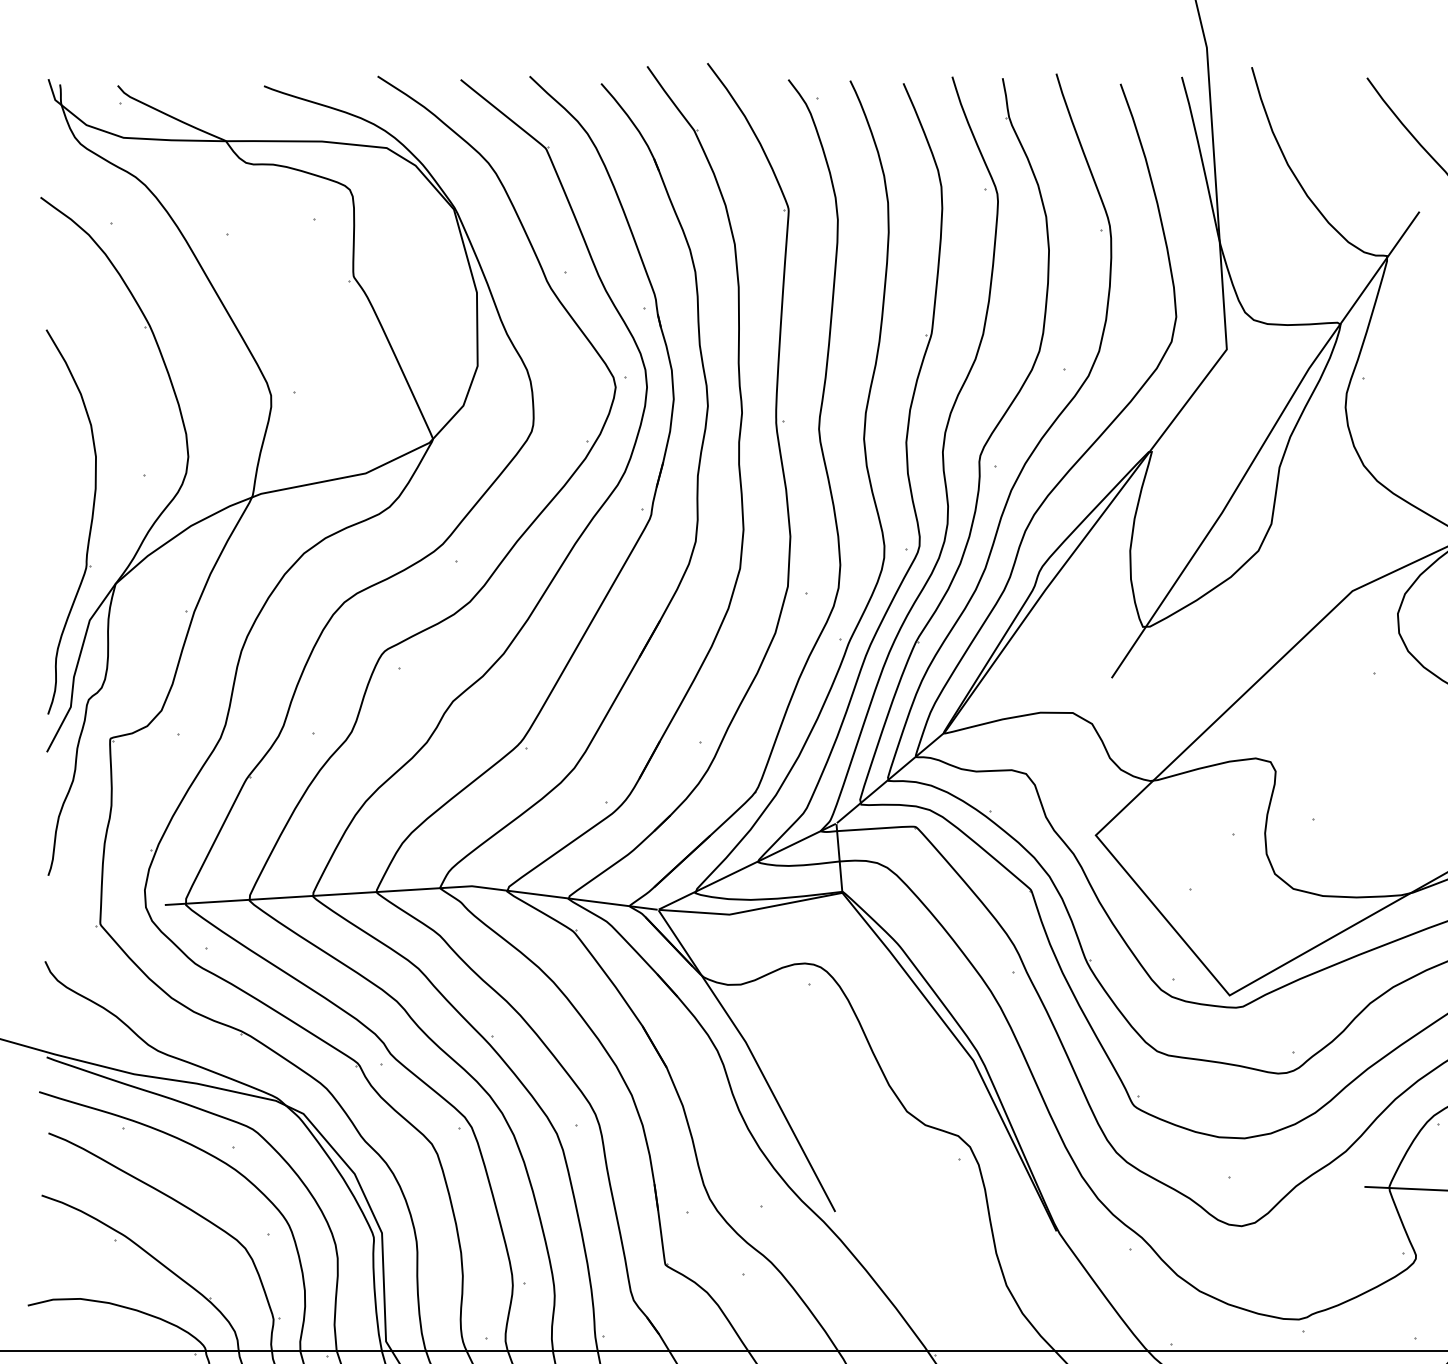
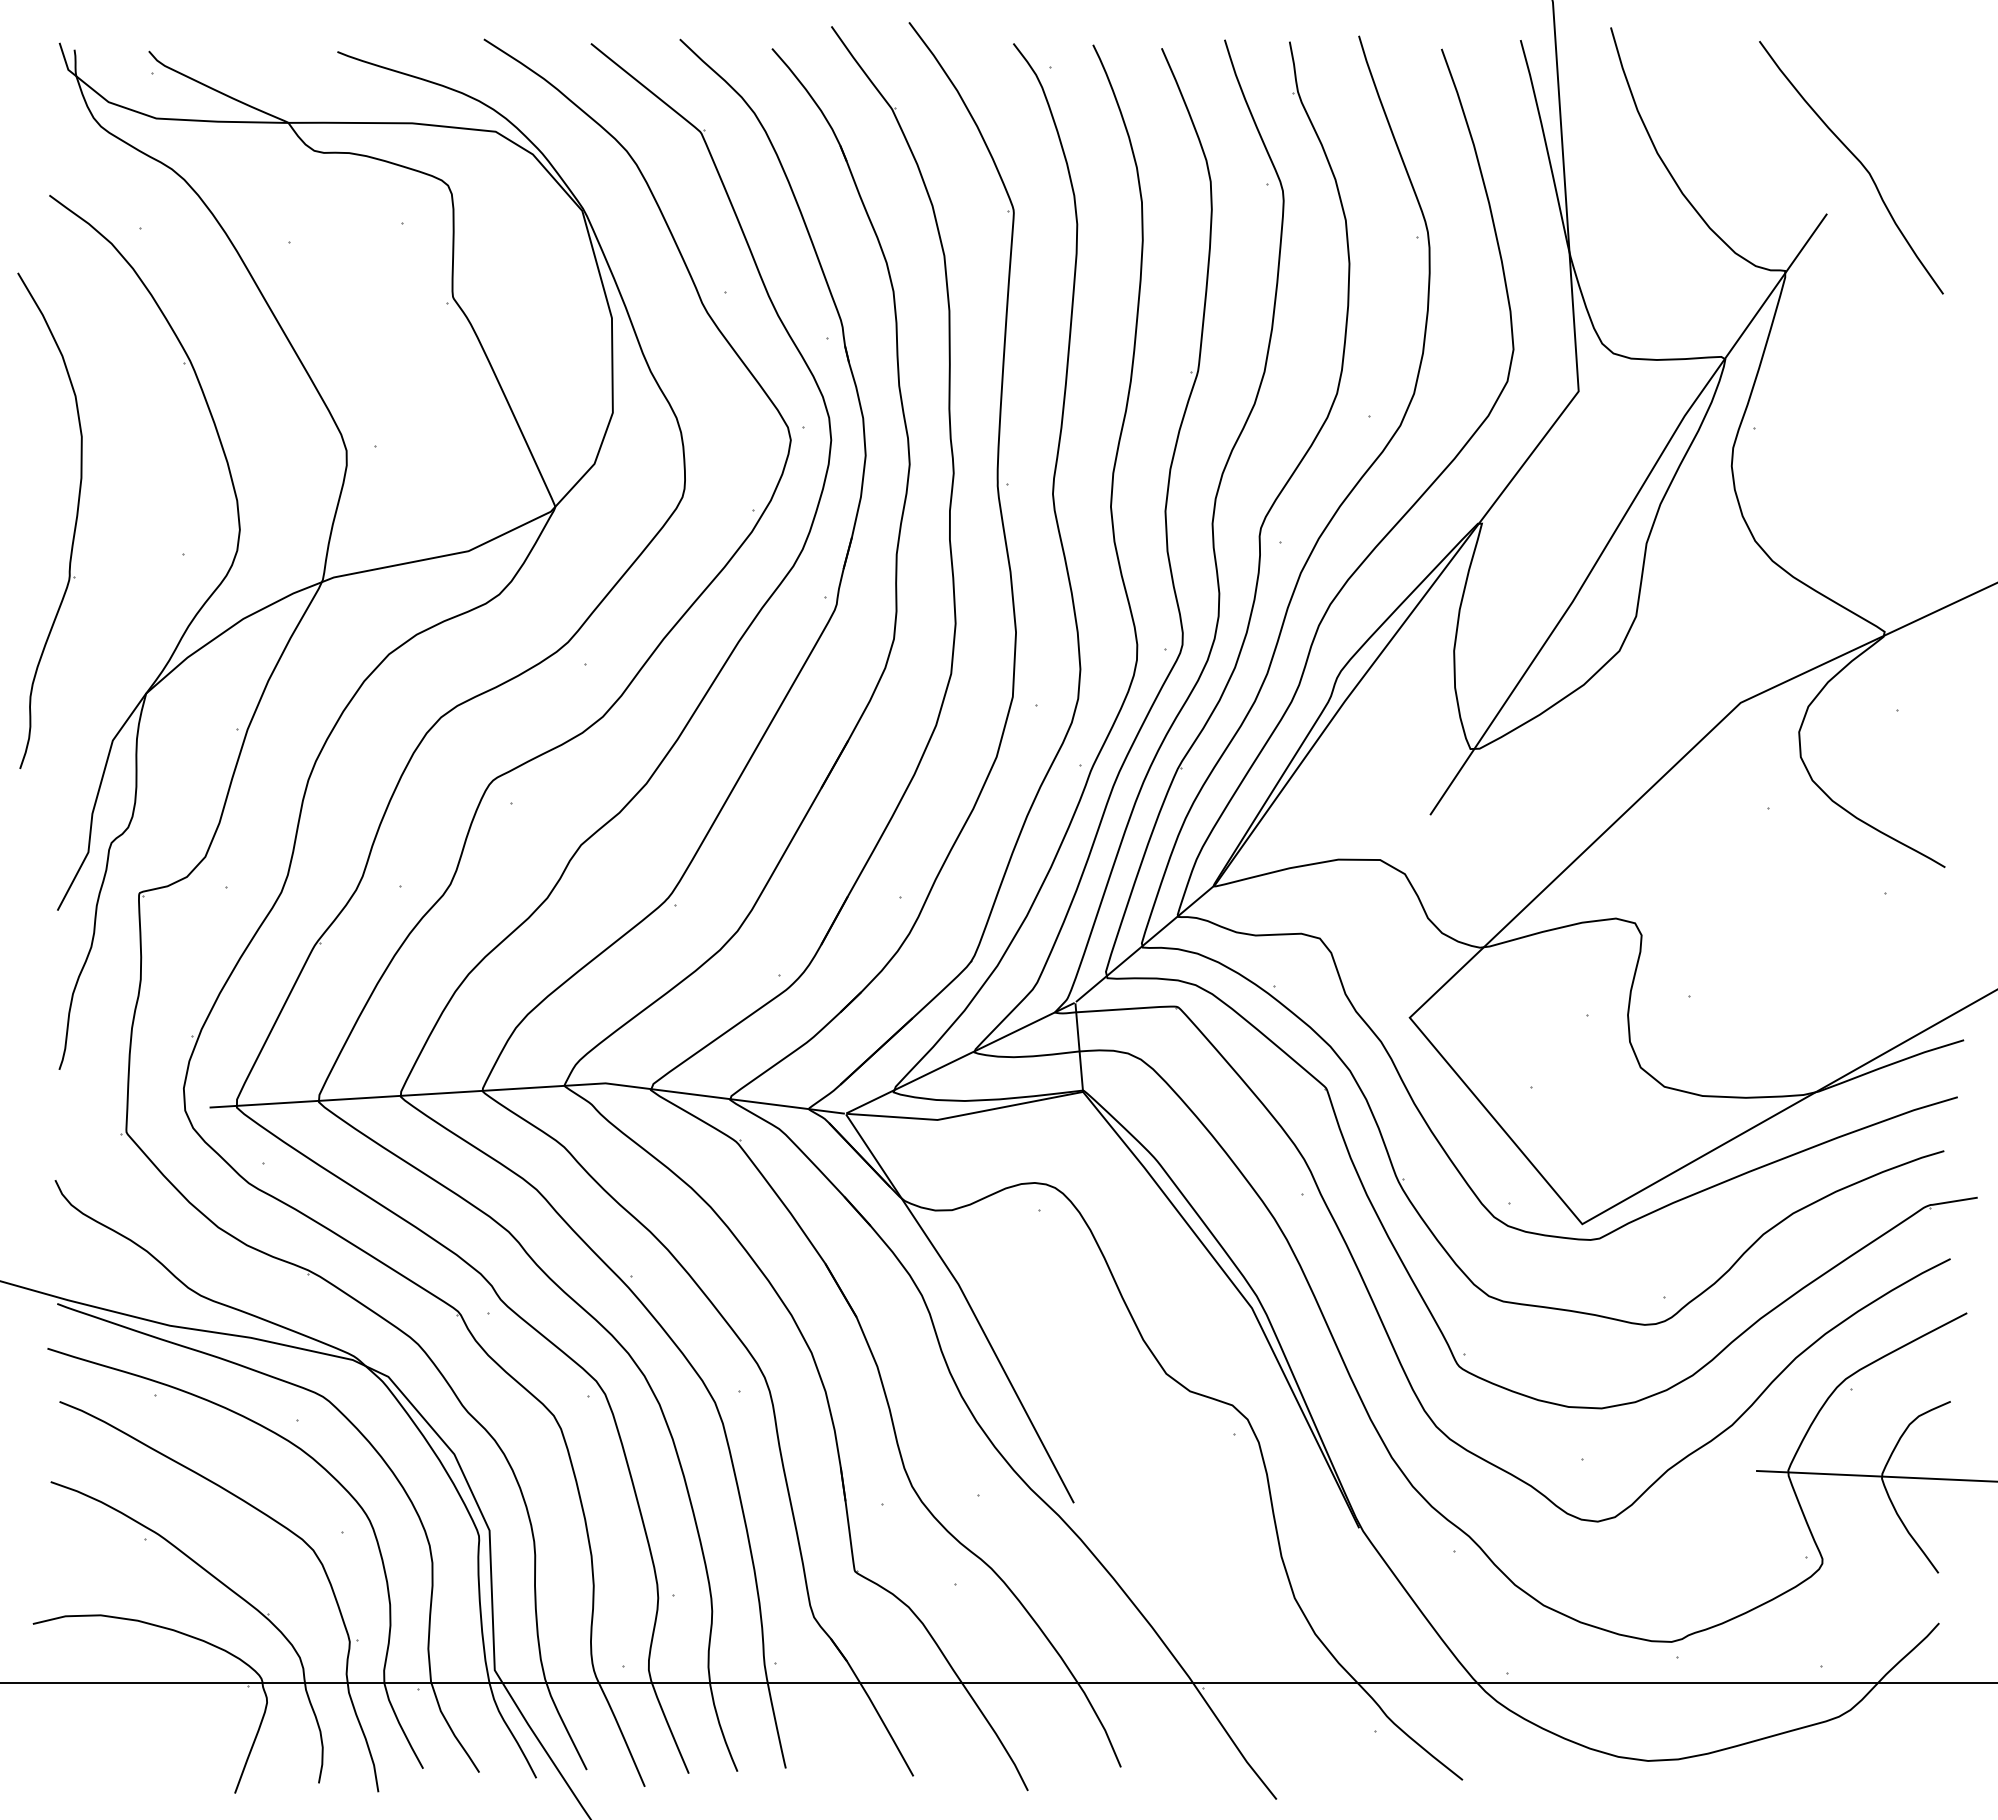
part: (90, 525) -> (74, 525), moved

